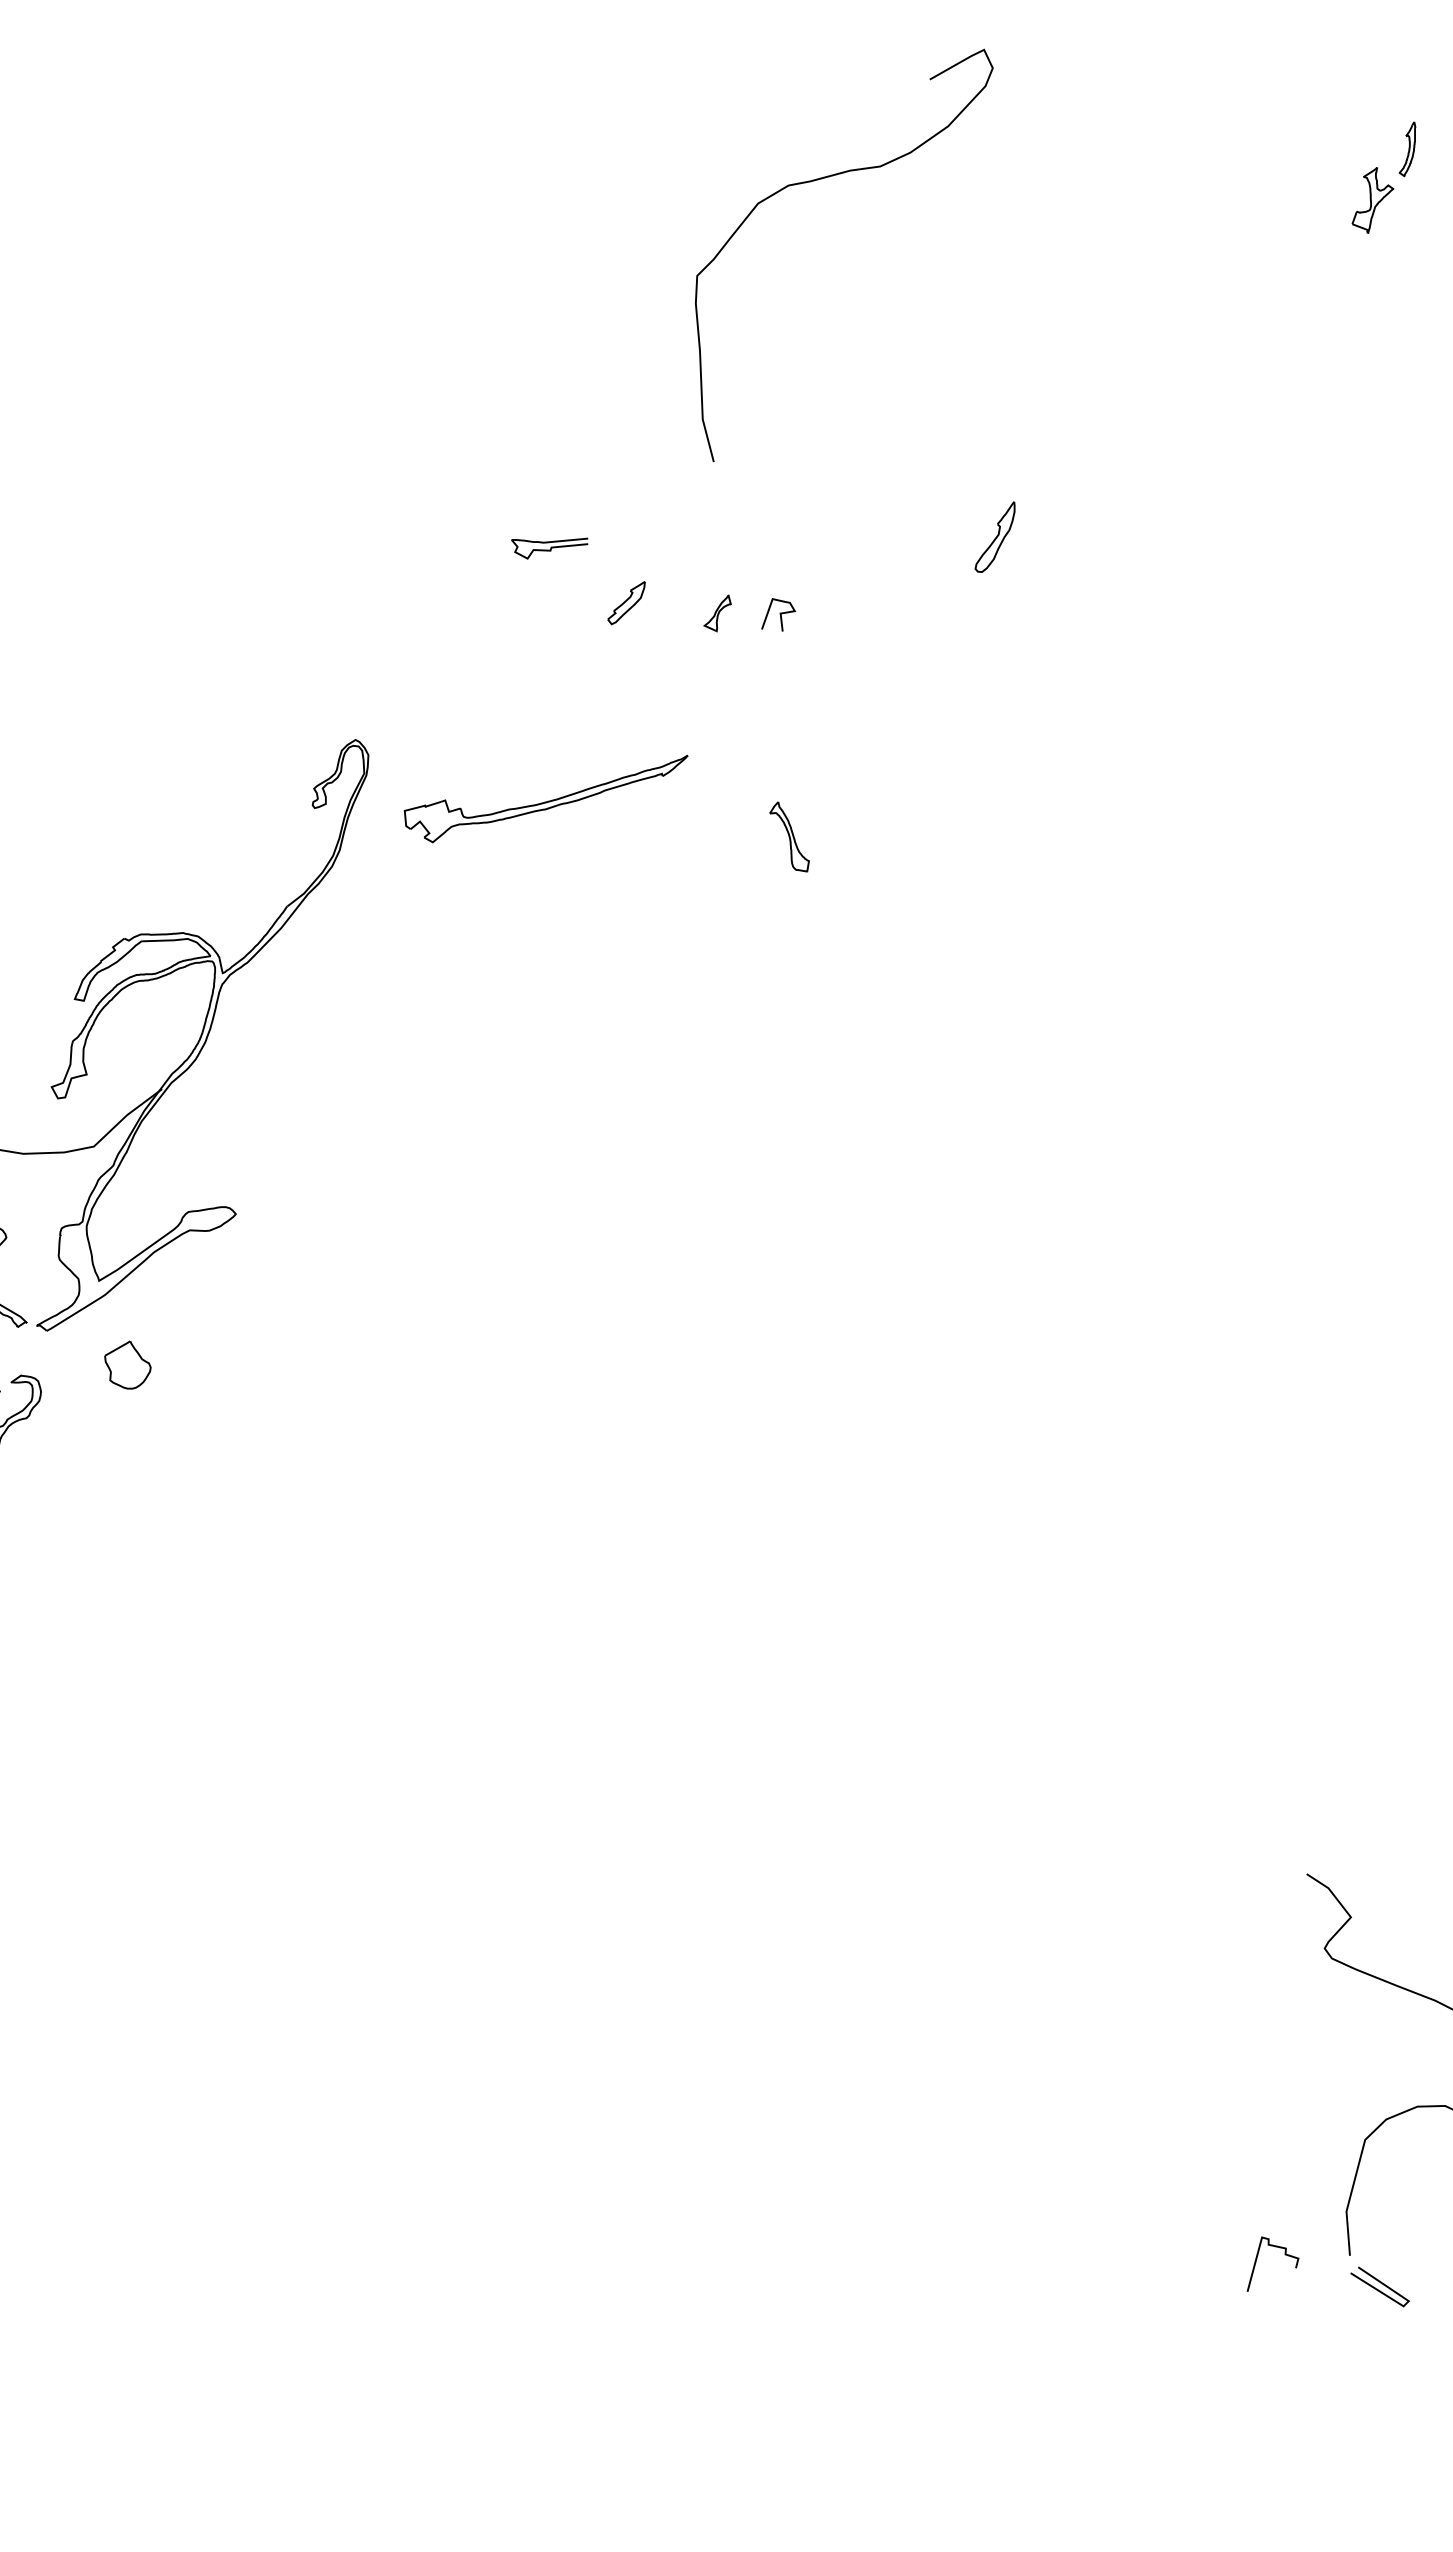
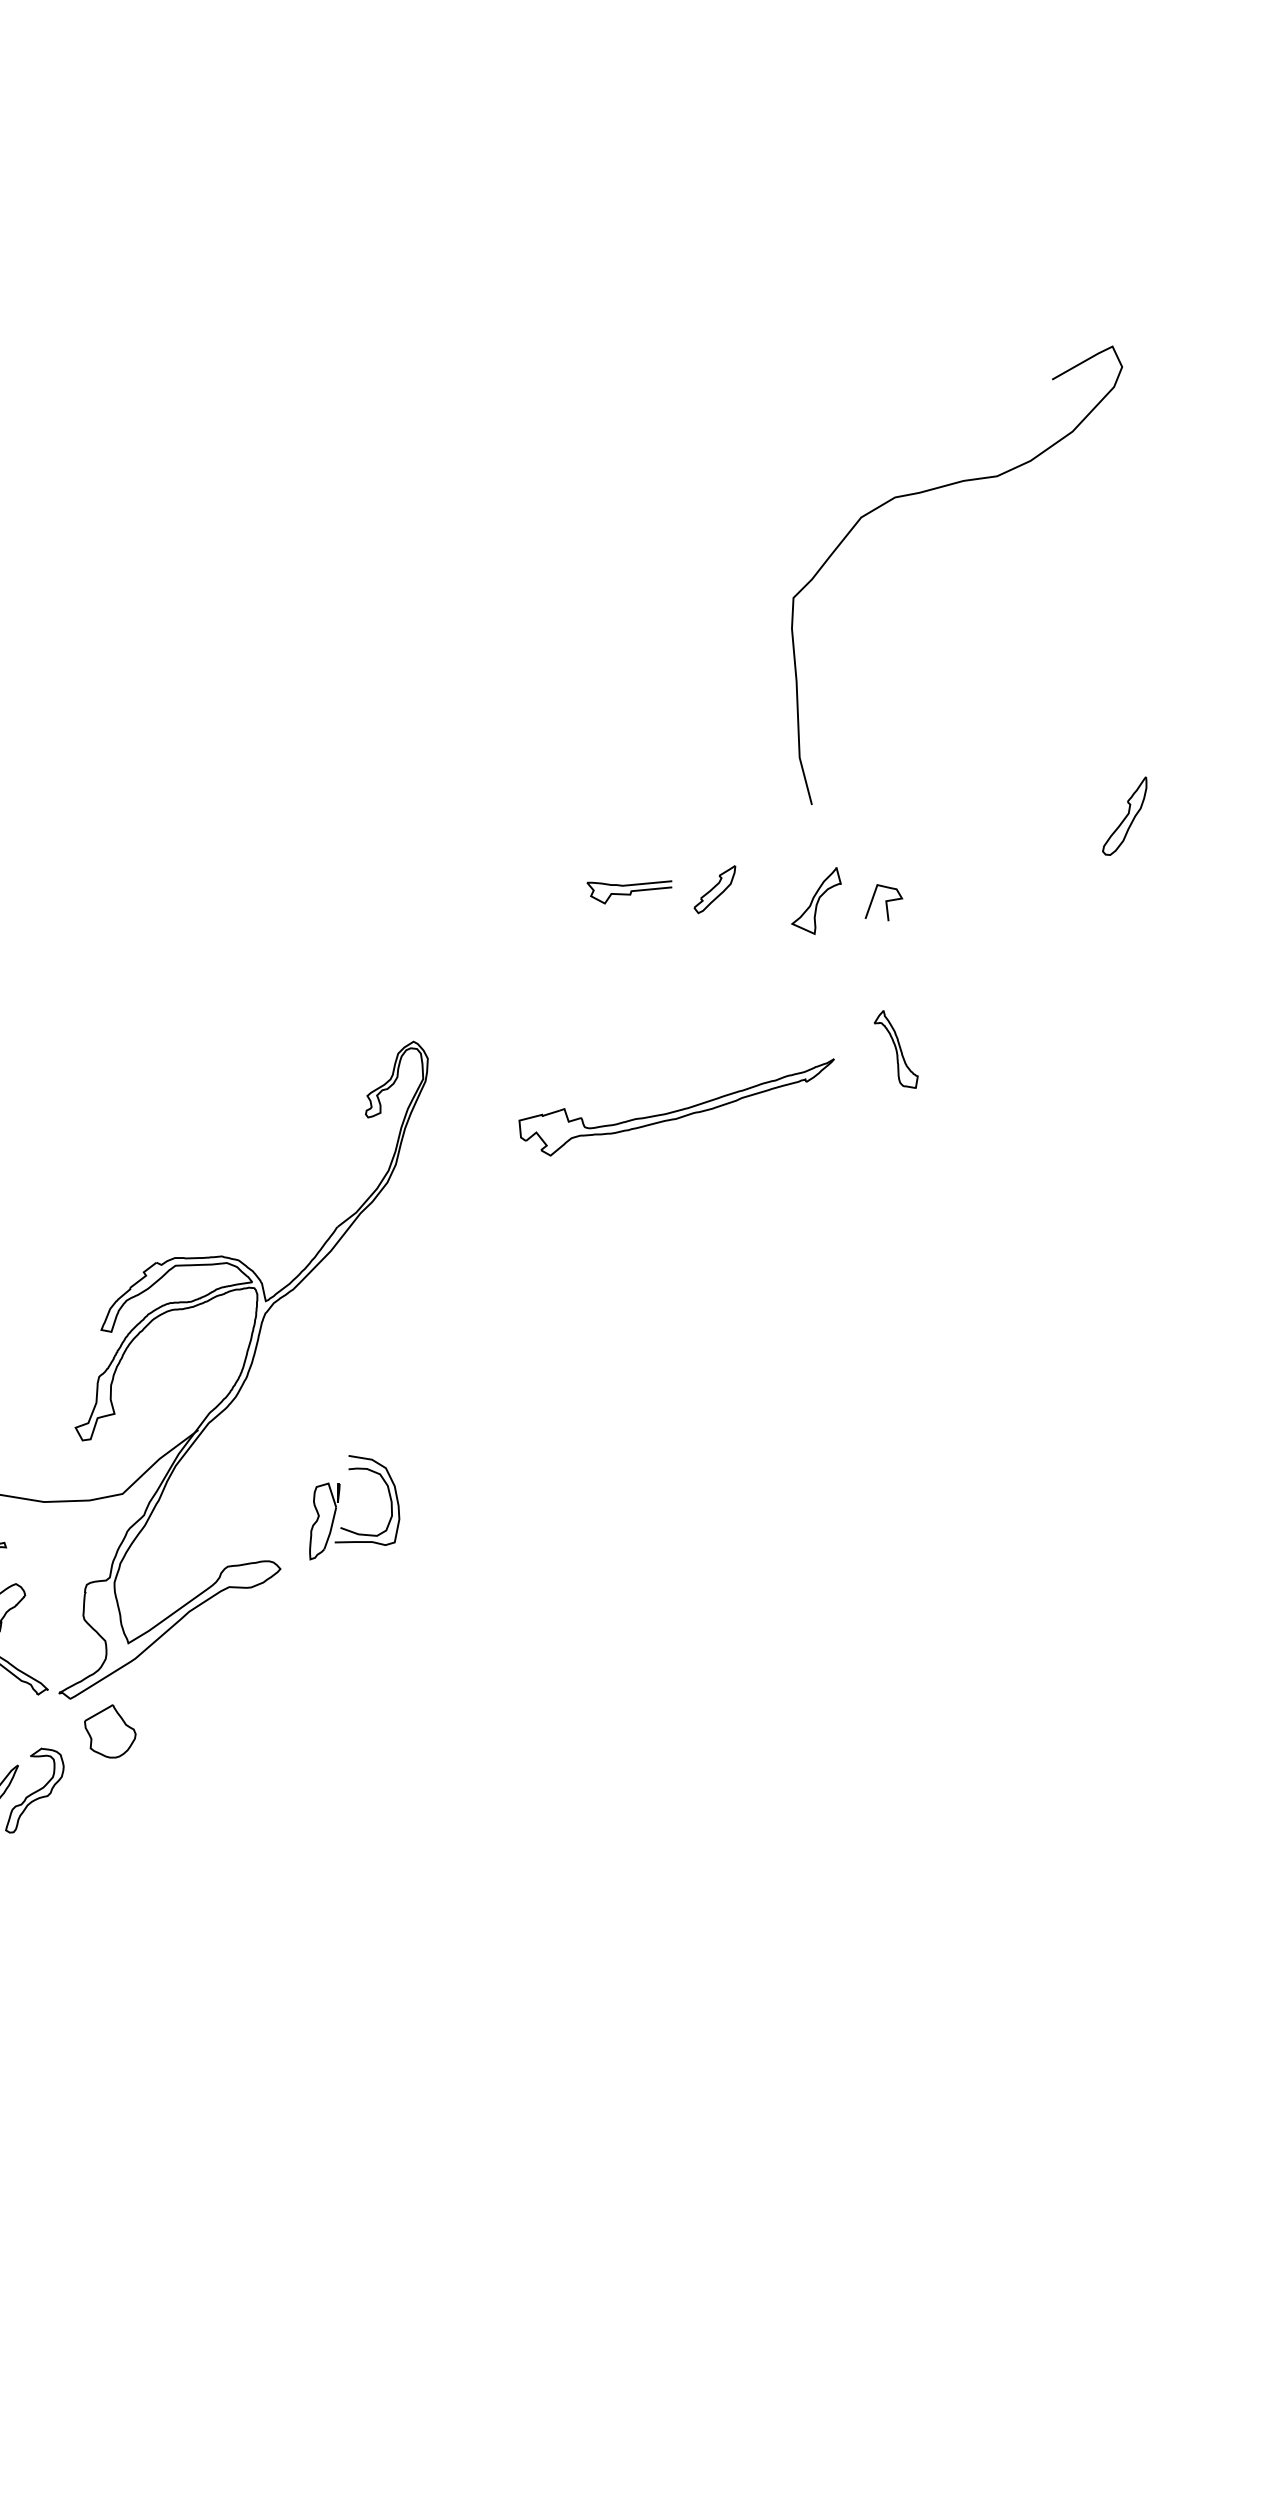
curve: (825, 178) -> (936, 489), moved
curve: (550, 548) -> (630, 892), moved
part: (717, 613) -> (816, 901), size x1.67
part: (545, 798) -> (675, 1106), moved
part: (789, 836) -> (896, 1049), moved
part: (288, 1154) -> (338, 1502), added
part: (127, 1364) -> (109, 1730), moved

